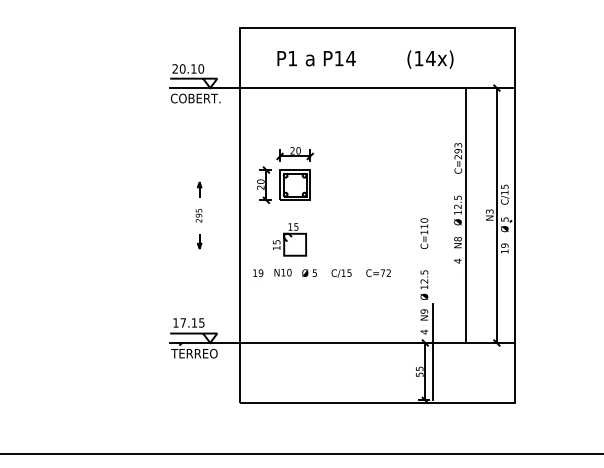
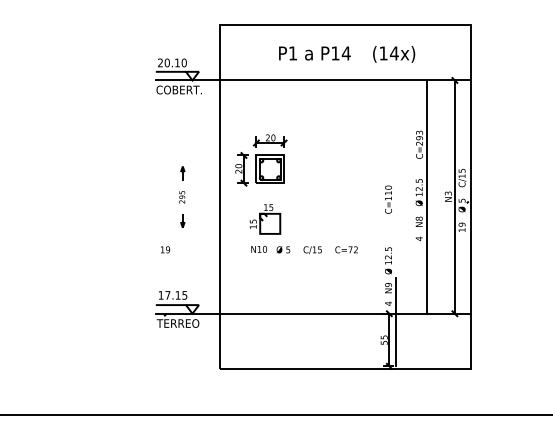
text: (316, 58) -> (314, 53), moved
text: (424, 233) -> (388, 199), moved
text: (258, 272) -> (165, 249), moved

